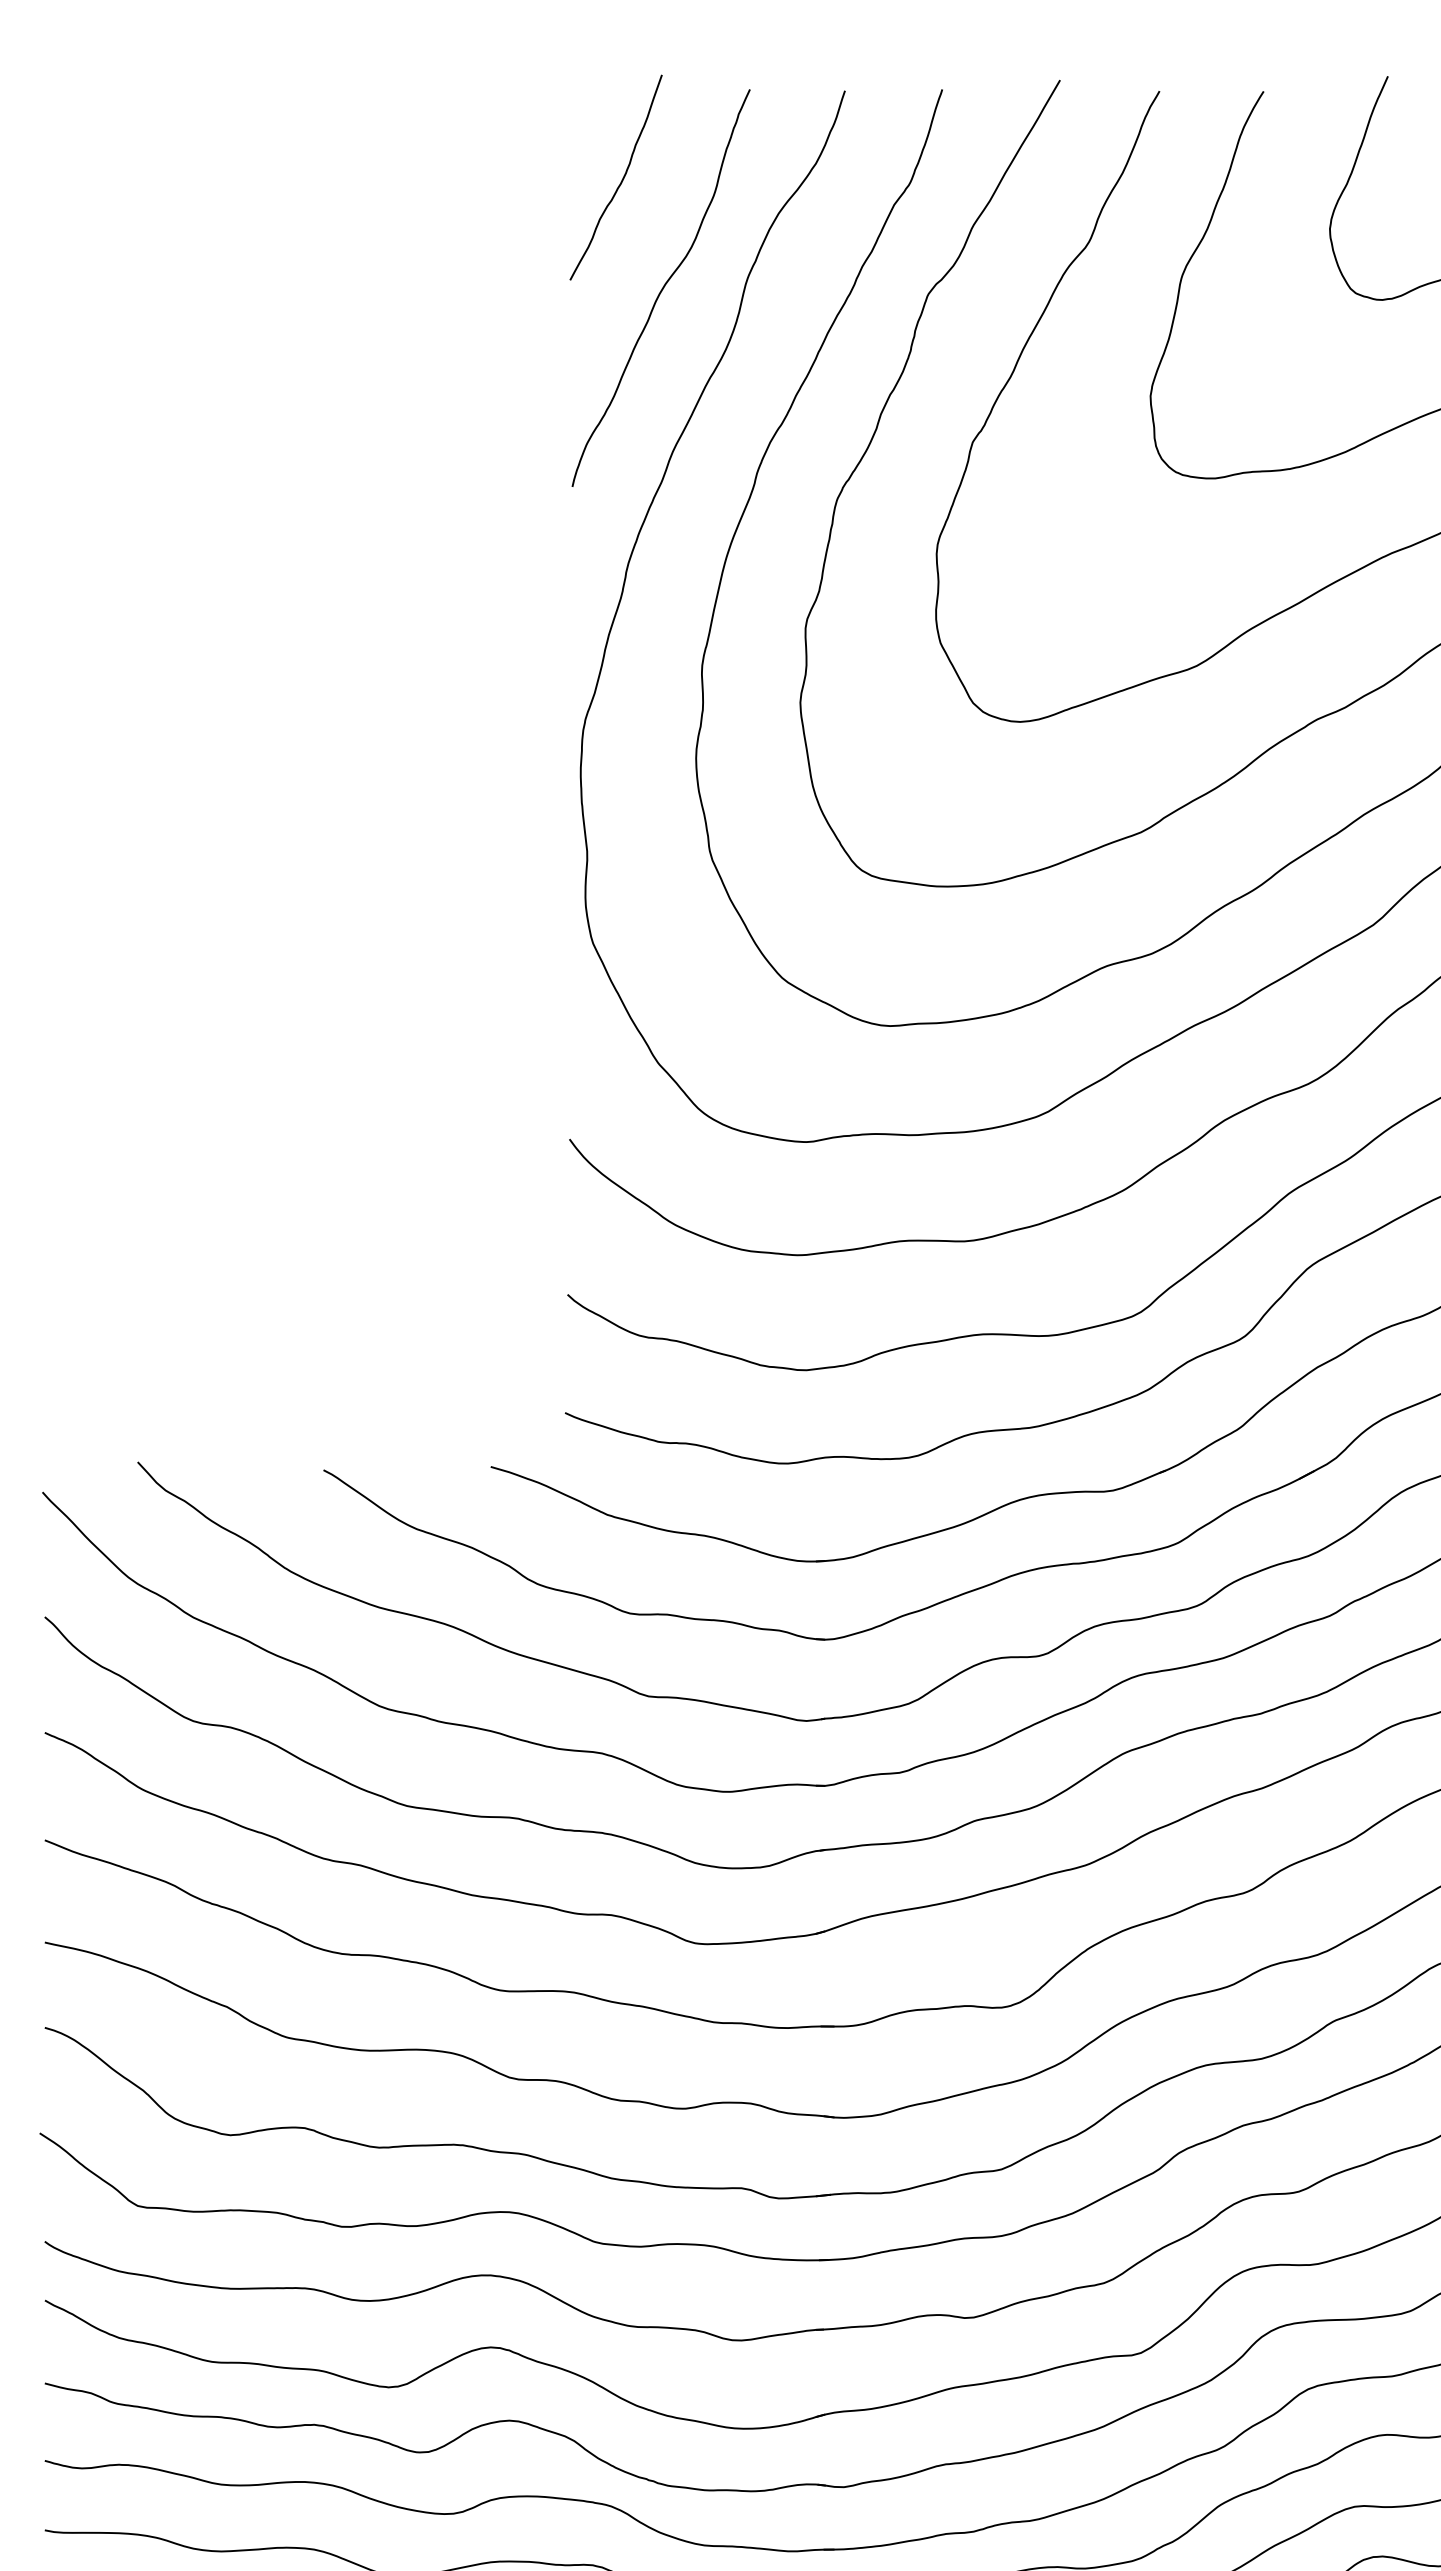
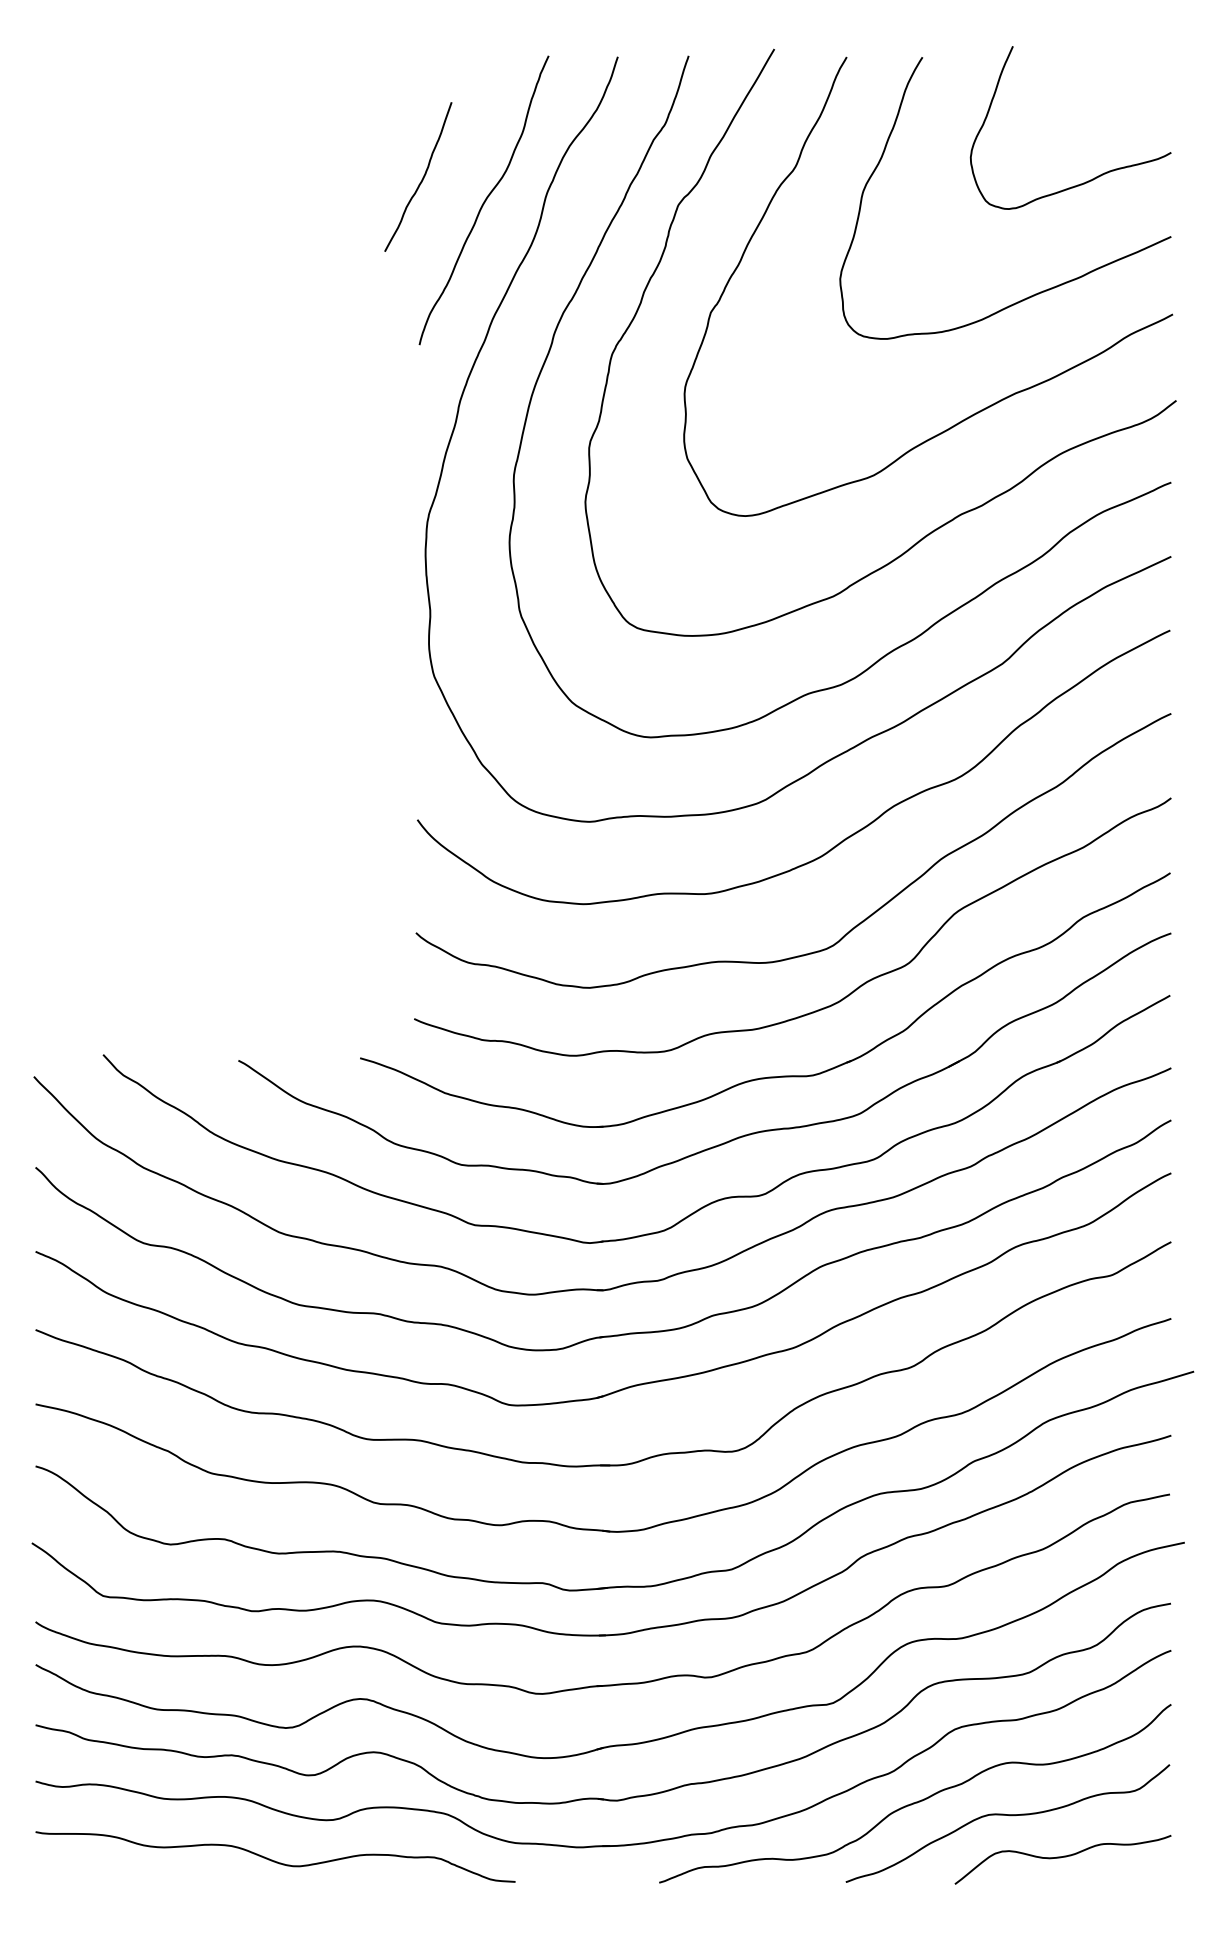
curve: (621, 178) -> (422, 177), moved

